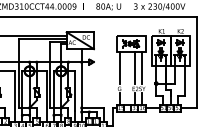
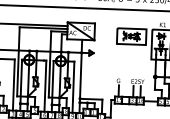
line: (120, 68) -> (120, 60), removed
line: (134, 68) -> (134, 61), removed
line: (142, 68) -> (142, 61), removed

